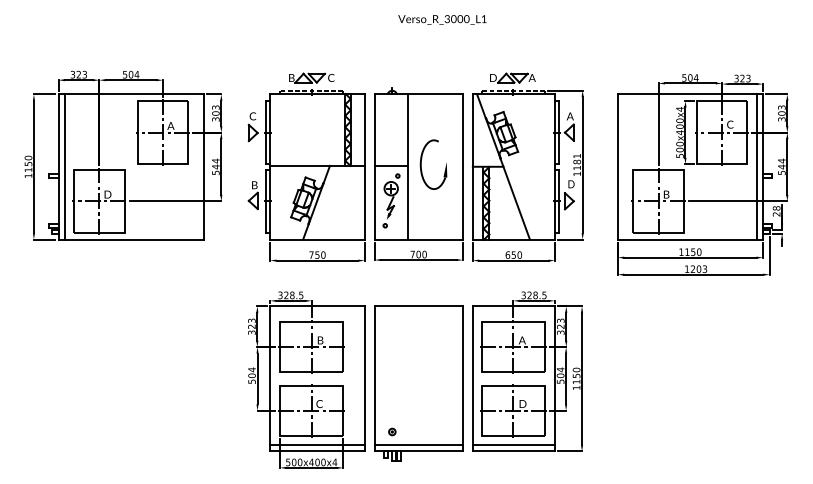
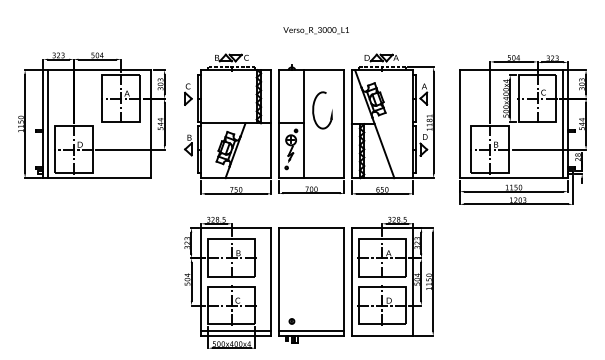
text: (441, 19) -> (315, 30), moved
part: (422, 164) -> (314, 110), moved
line: (512, 445) -> (381, 331), removed

